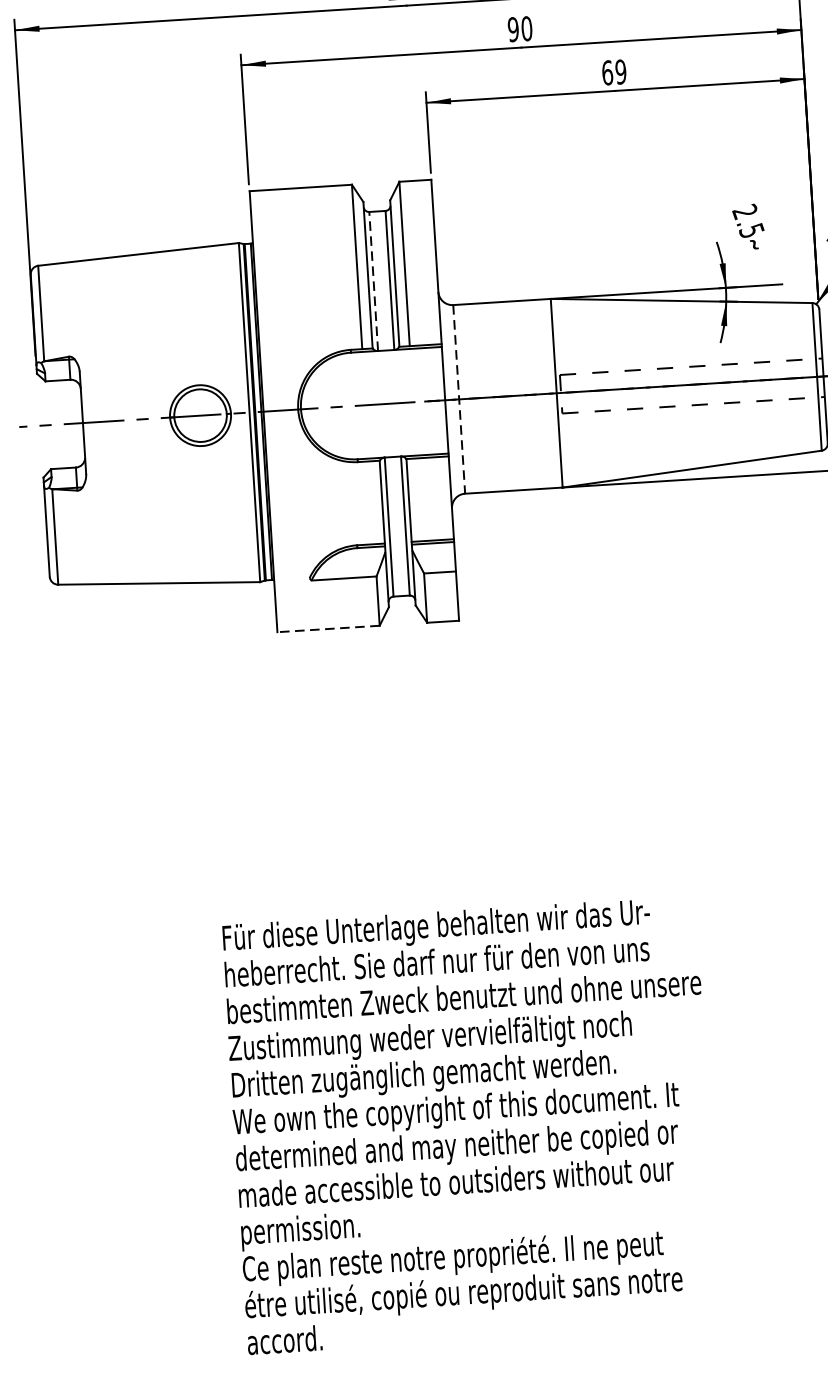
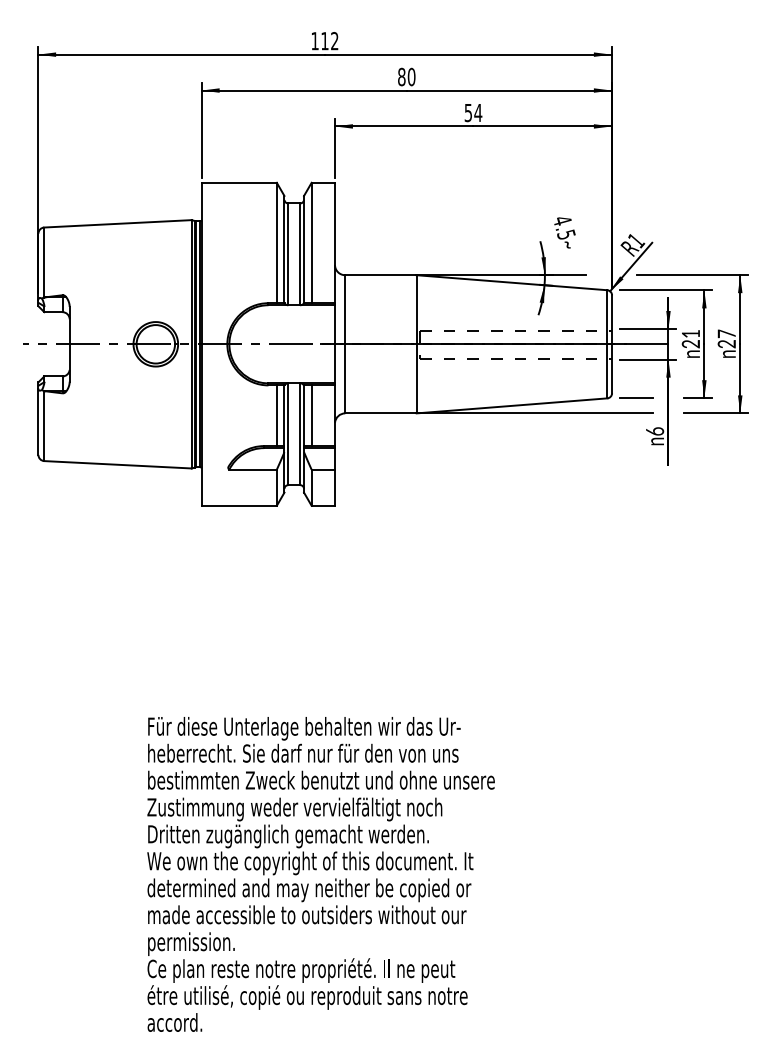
text: (513, 30) -> (401, 77), 90 -> 80
text: (614, 71) -> (473, 112), 69 -> 54
text: (745, 211) -> (562, 220), 2.5 -> 4.5
line: (373, 281) -> (288, 254), dashed -> solid
line: (459, 399) -> (345, 344), dashed -> solid
line: (419, 499) -> (311, 415), added
line: (371, 502) -> (276, 415), added
line: (327, 628) -> (238, 505), dashed -> solid

